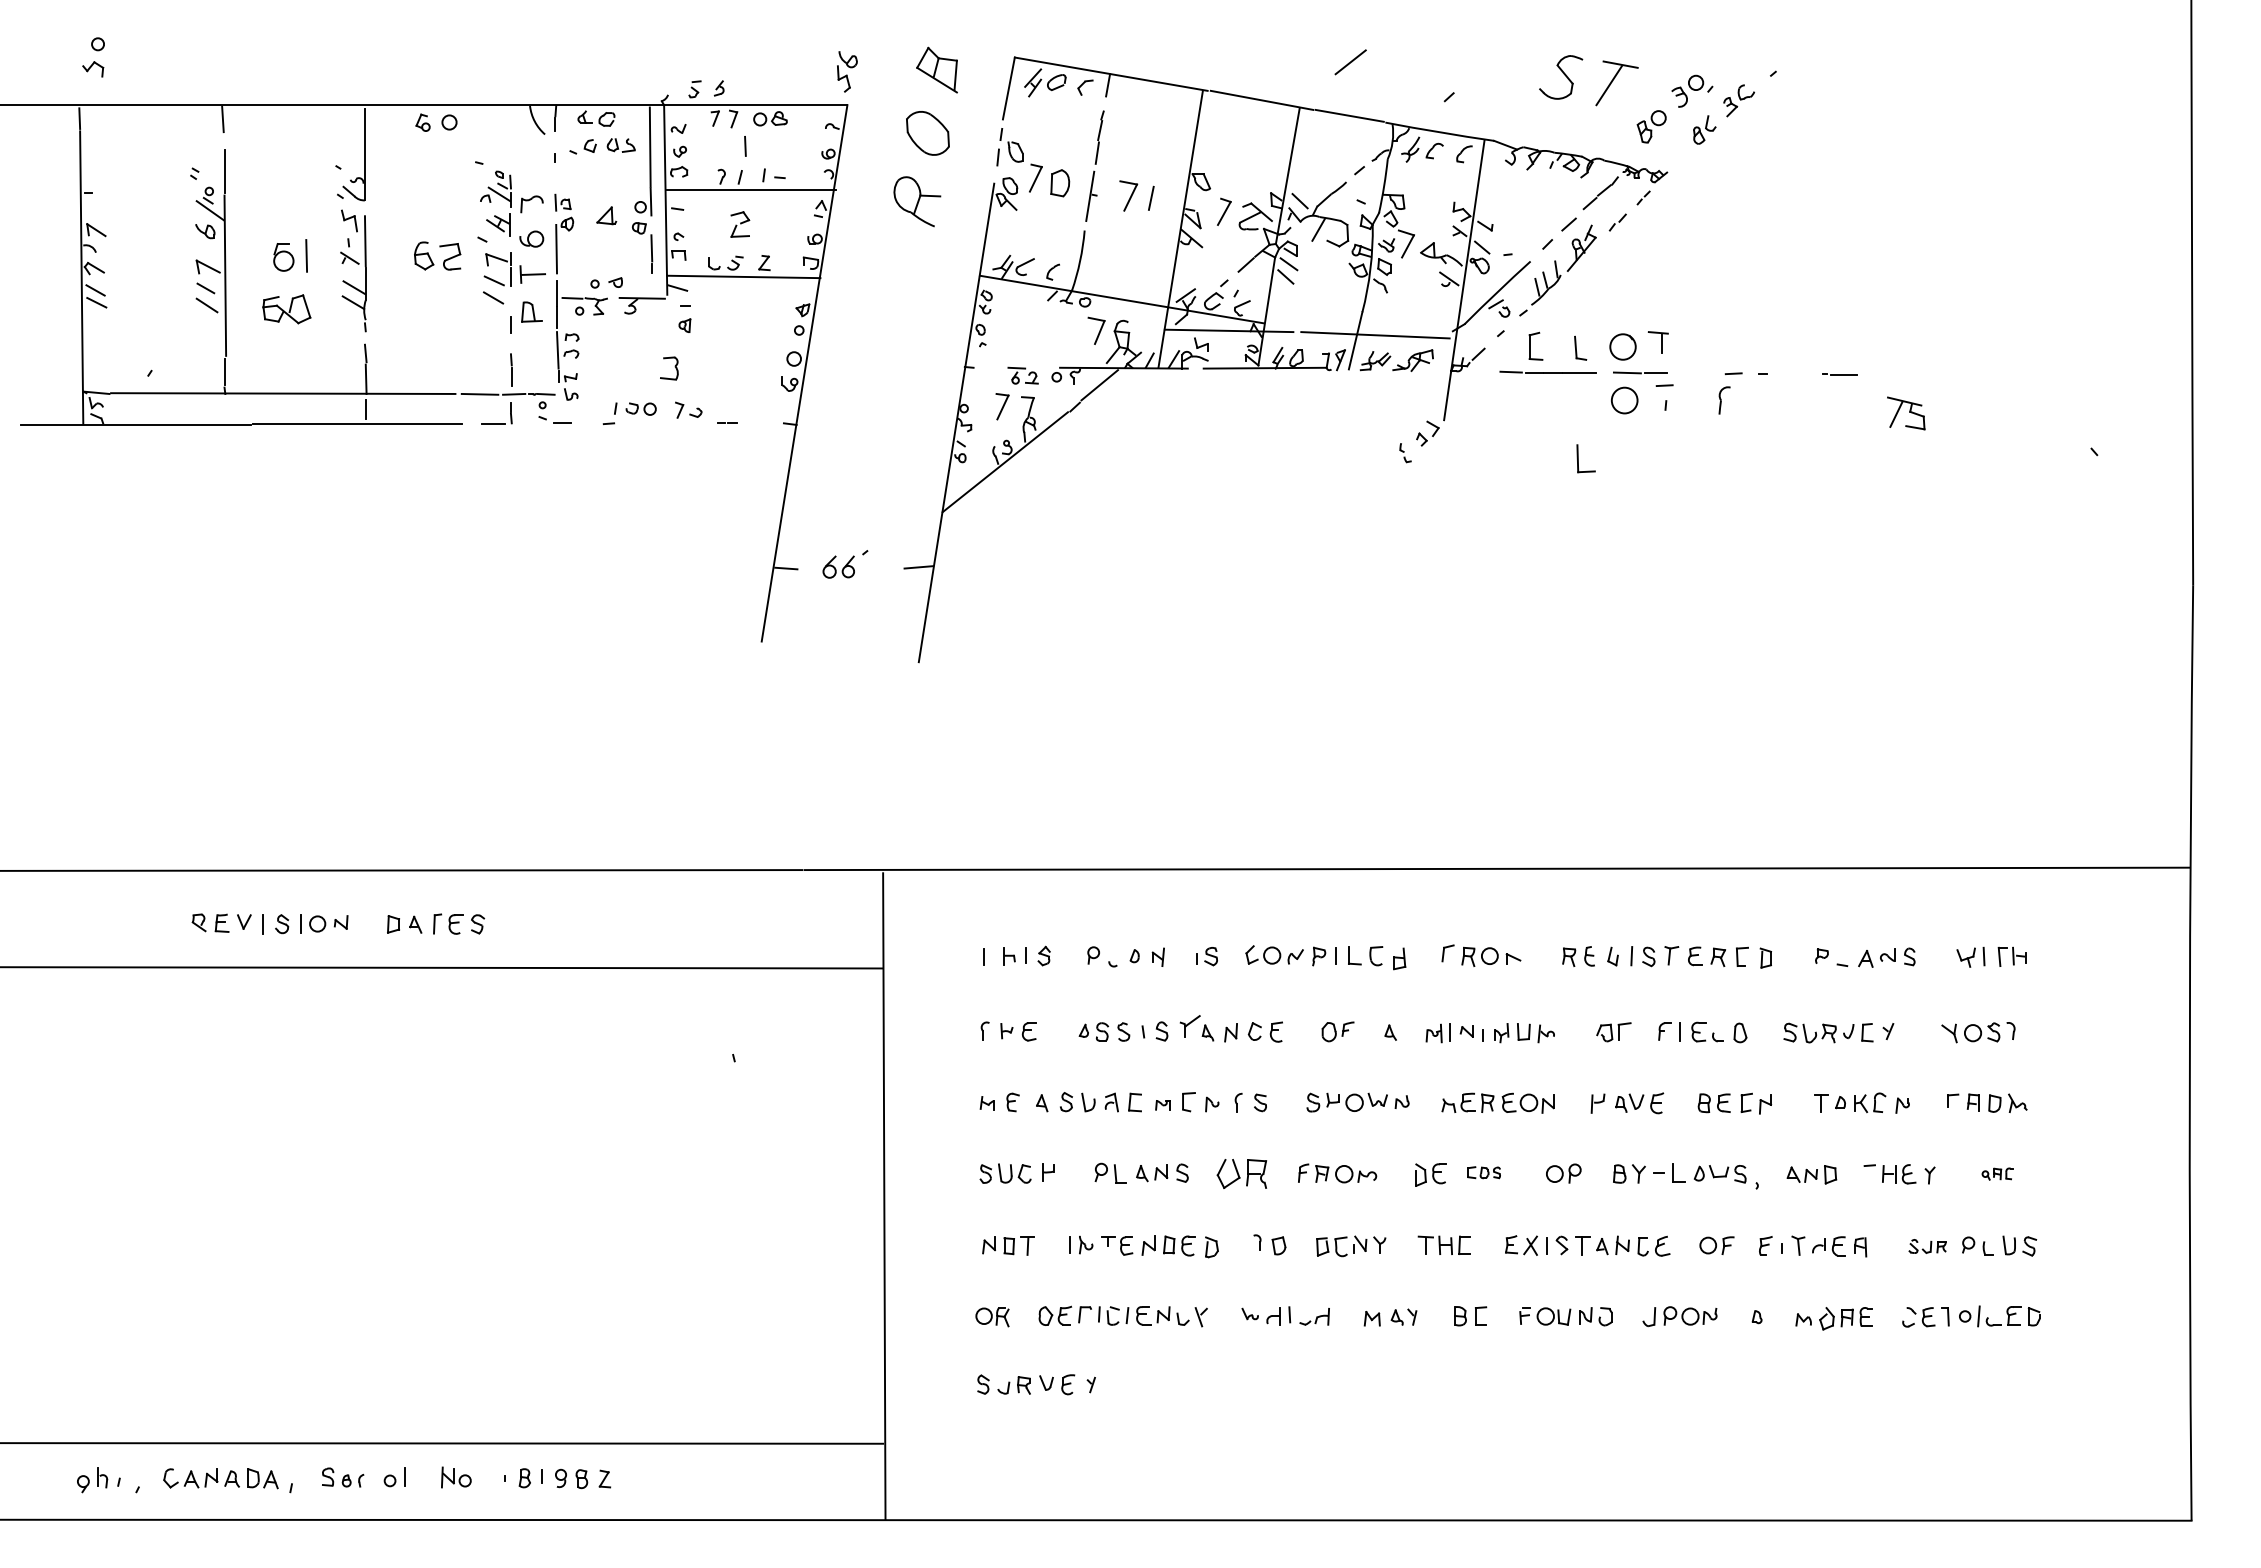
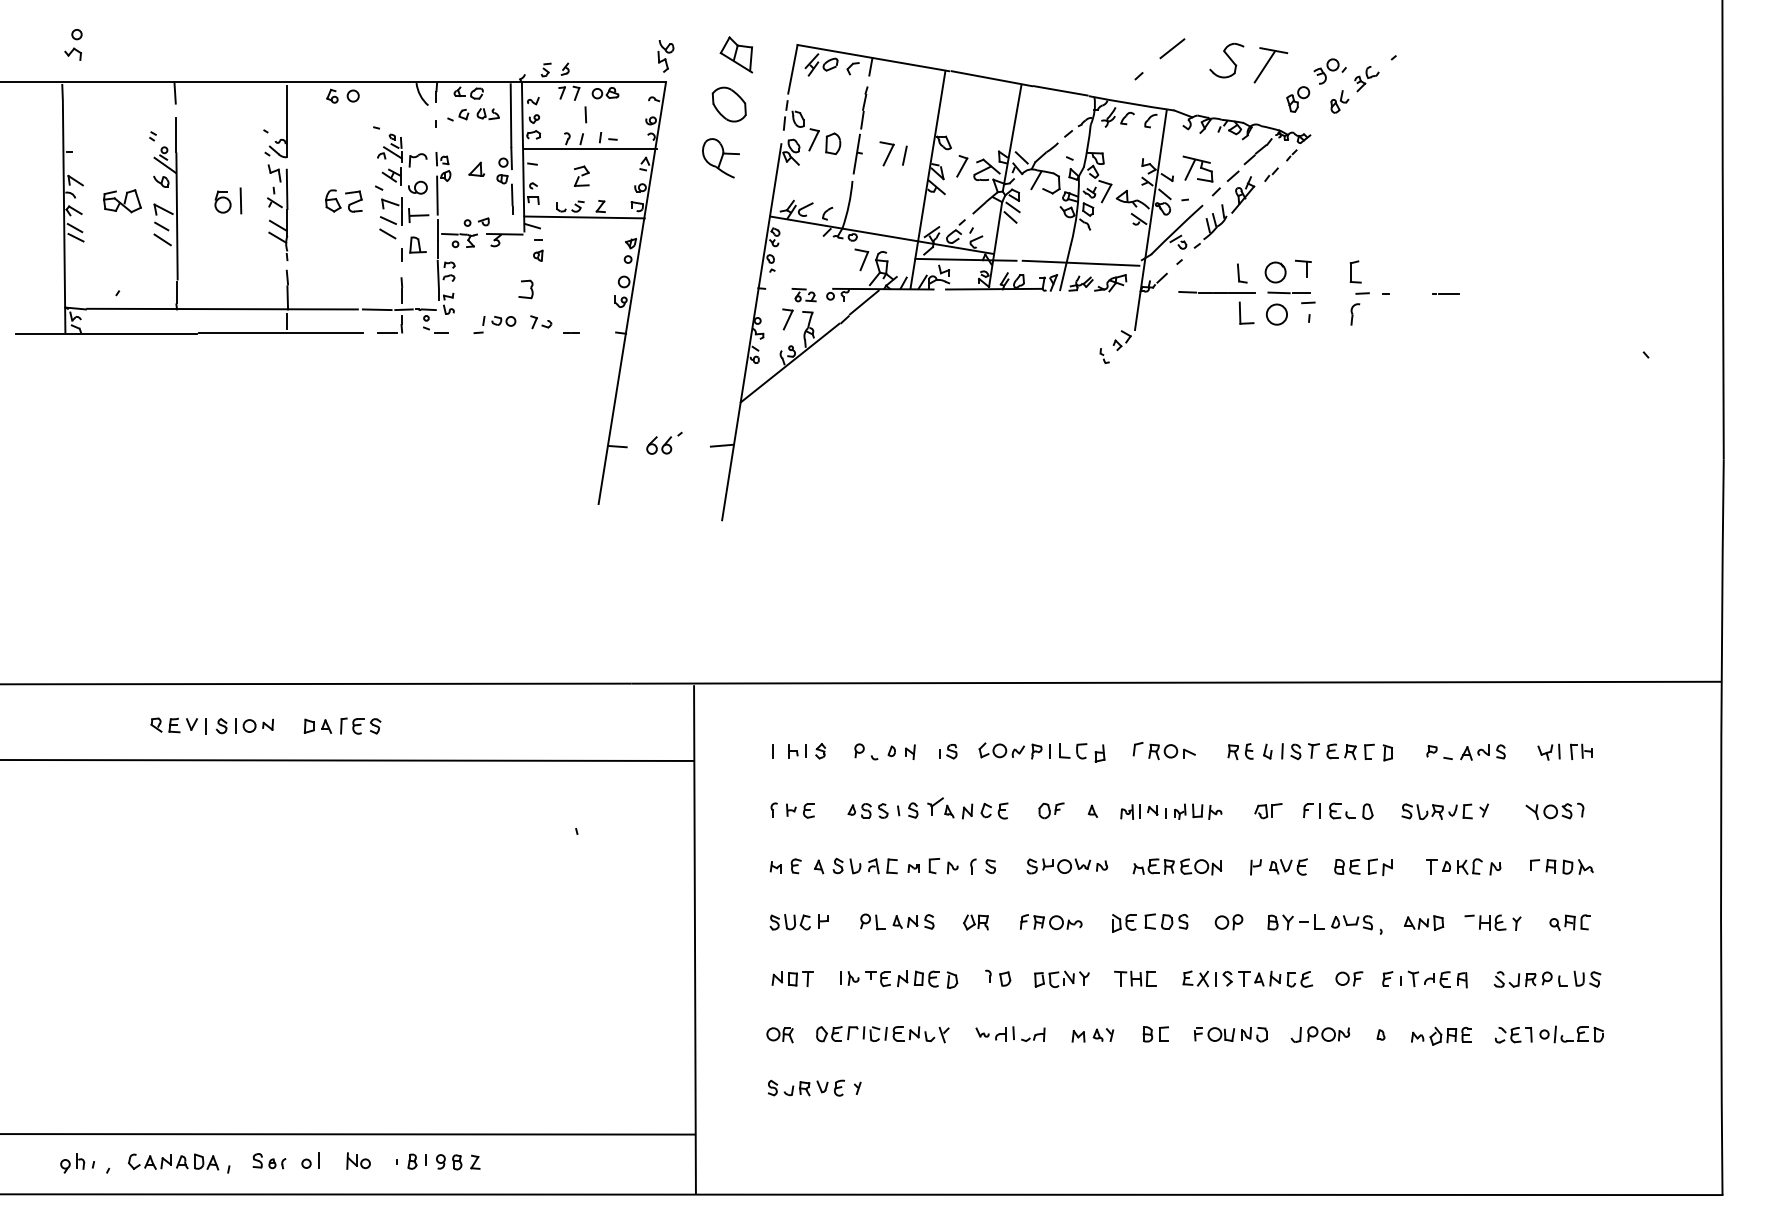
line: (1350, 62) -> (1172, 48), moved
part: (286, 309) -> (122, 201), moved
part: (1535, 345) -> (1355, 271), moved
part: (1906, 413) -> (1198, 169), moved
part: (1578, 458) -> (1240, 312), moved
part: (1483, 1172) -> (1165, 921), size x1.67
part: (1241, 1173) -> (975, 922), size x0.62
part: (1997, 1173) -> (1569, 922), size x1.67
part: (1927, 1246) -> (1514, 979), size x1.43

